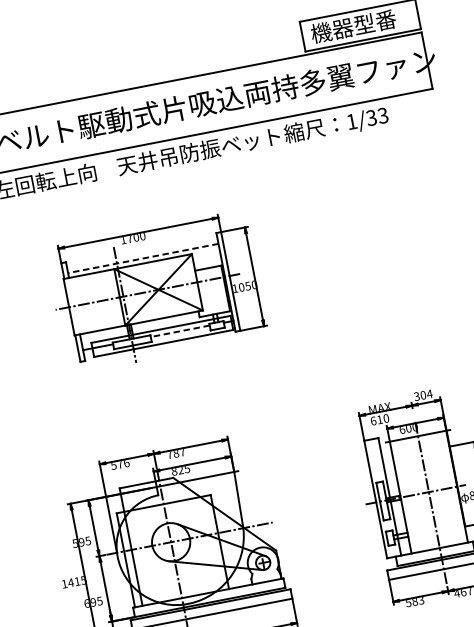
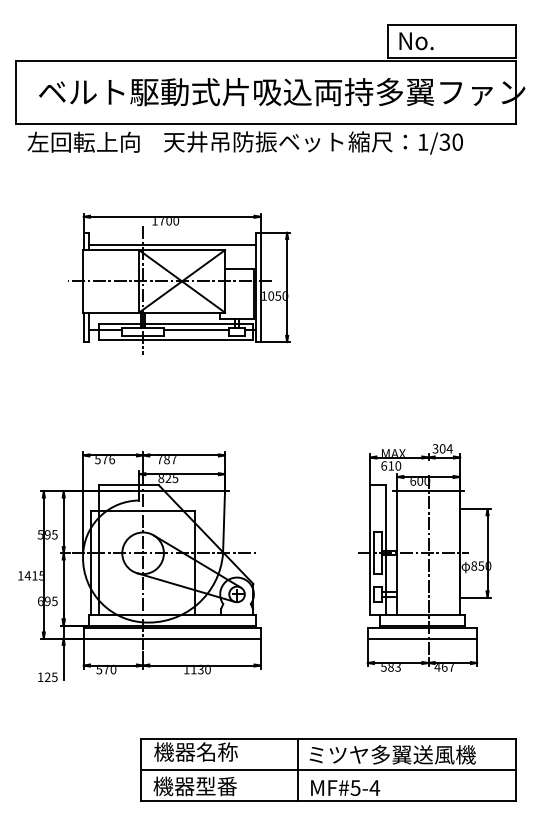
text: (353, 26) -> (444, 40), 機器型番 -> No.
text: (382, 115) -> (457, 141), 1/33 -> 1/30
line: (142, 258) -> (171, 244), dashed -> solid
line: (180, 331) -> (196, 330), dashed -> solid

